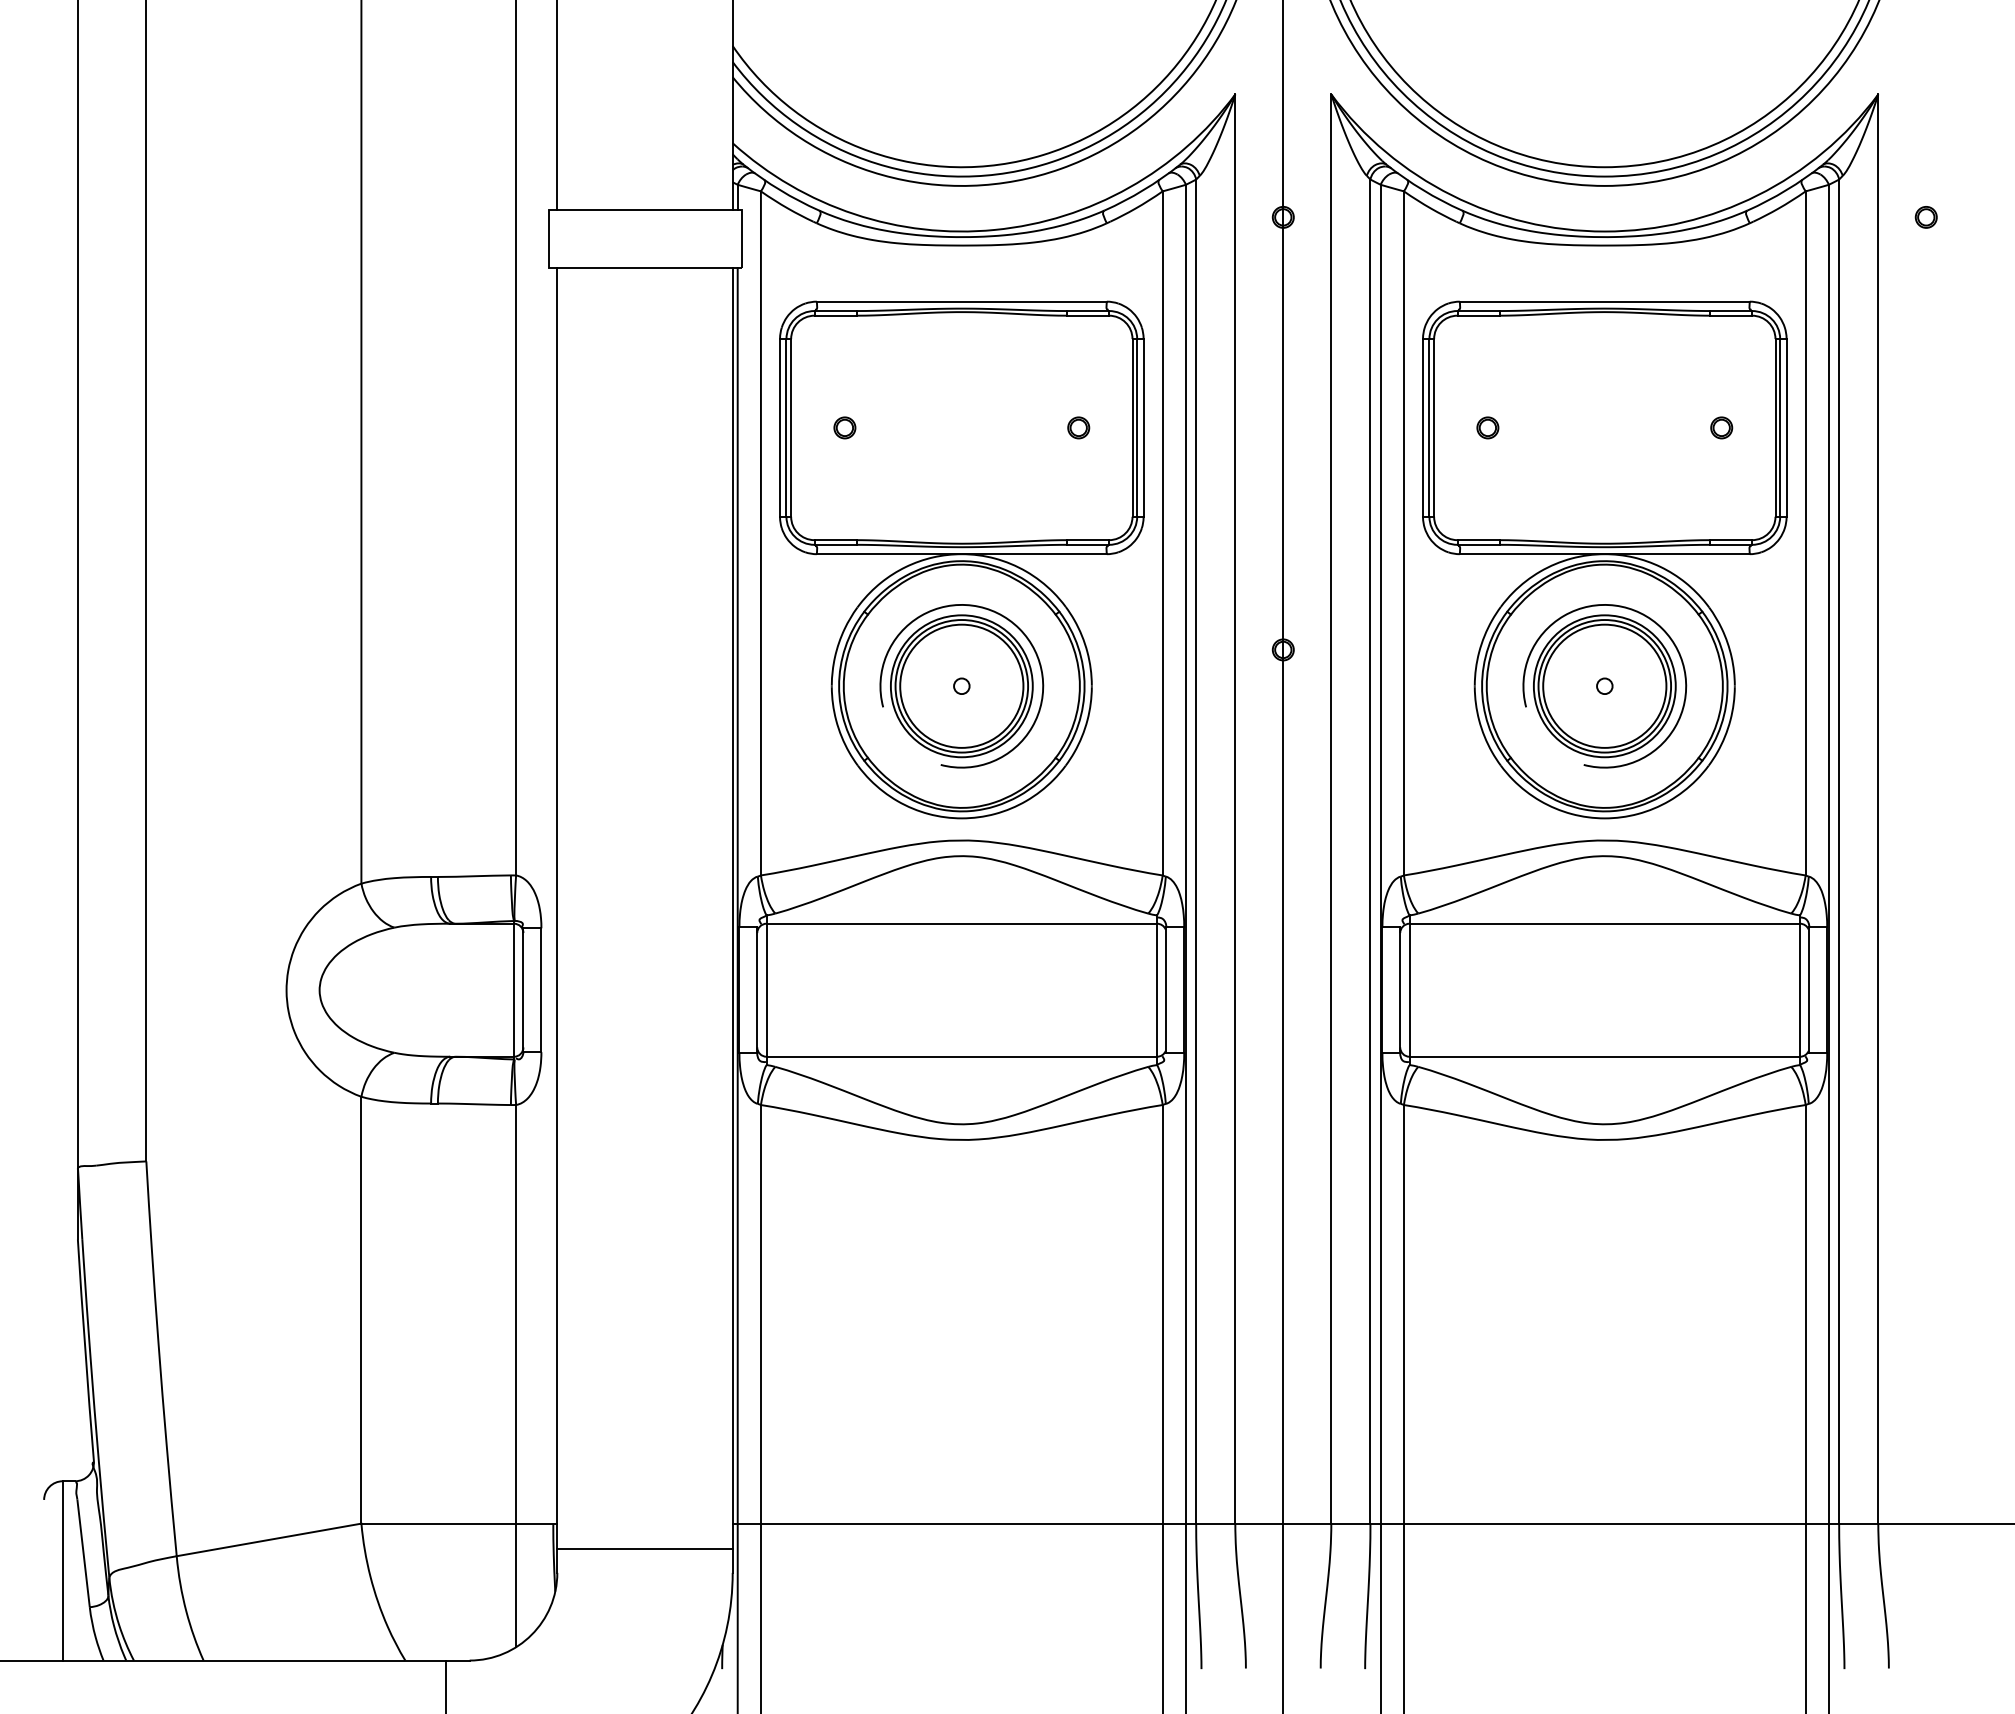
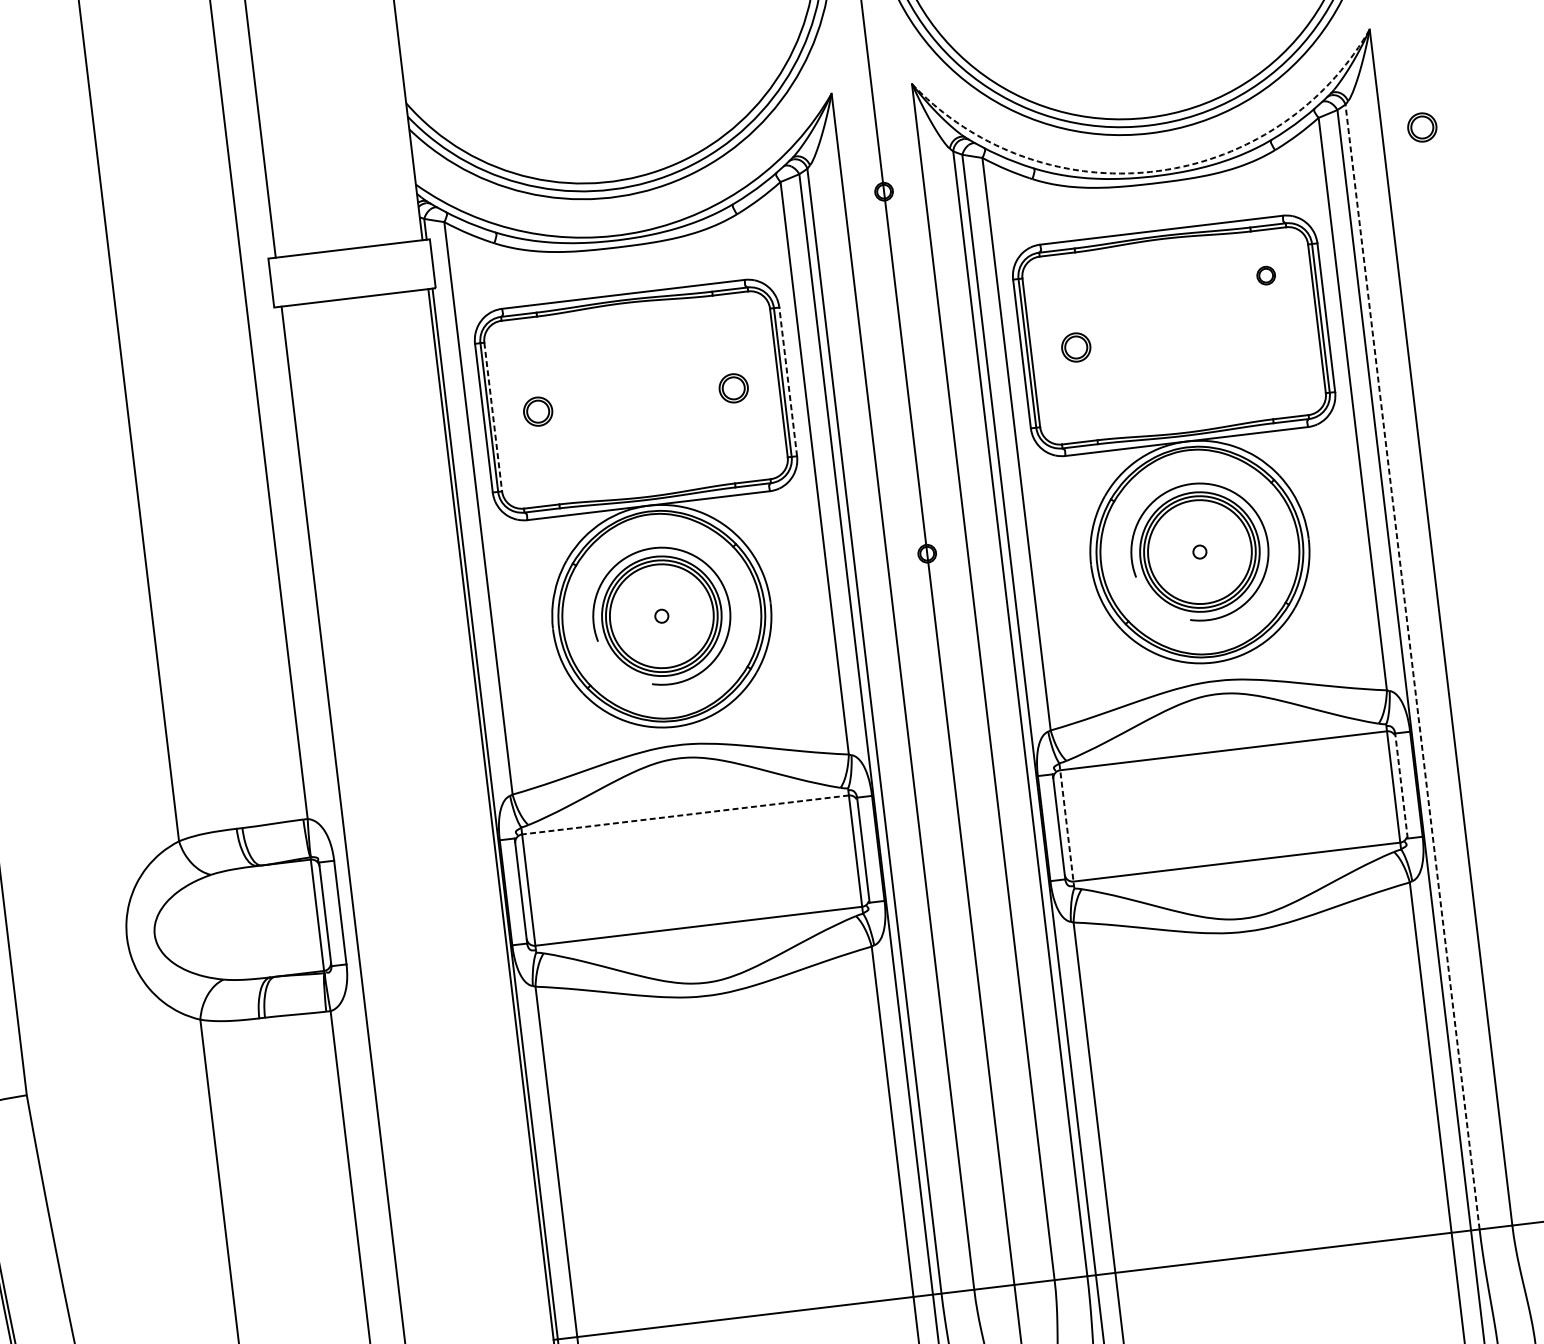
part: (1925, 217) -> (1421, 127), size x1.6
arc: (1604, 231) -> (1154, 171), solid -> dashed
line: (791, 427) -> (493, 416), solid -> dashed
part: (844, 427) -> (537, 411), size x1.6
part: (1078, 427) -> (733, 388), size x1.6
line: (1143, 427) -> (788, 381), solid -> dashed
part: (1487, 427) -> (1075, 347), size x1.6
part: (1721, 427) -> (1265, 275), moved
line: (1839, 851) -> (1412, 666), solid -> dashed
line: (961, 923) -> (685, 814), solid -> dashed
line: (1409, 990) -> (1066, 826), solid -> dashed
line: (1809, 990) -> (1401, 786), solid -> dashed

